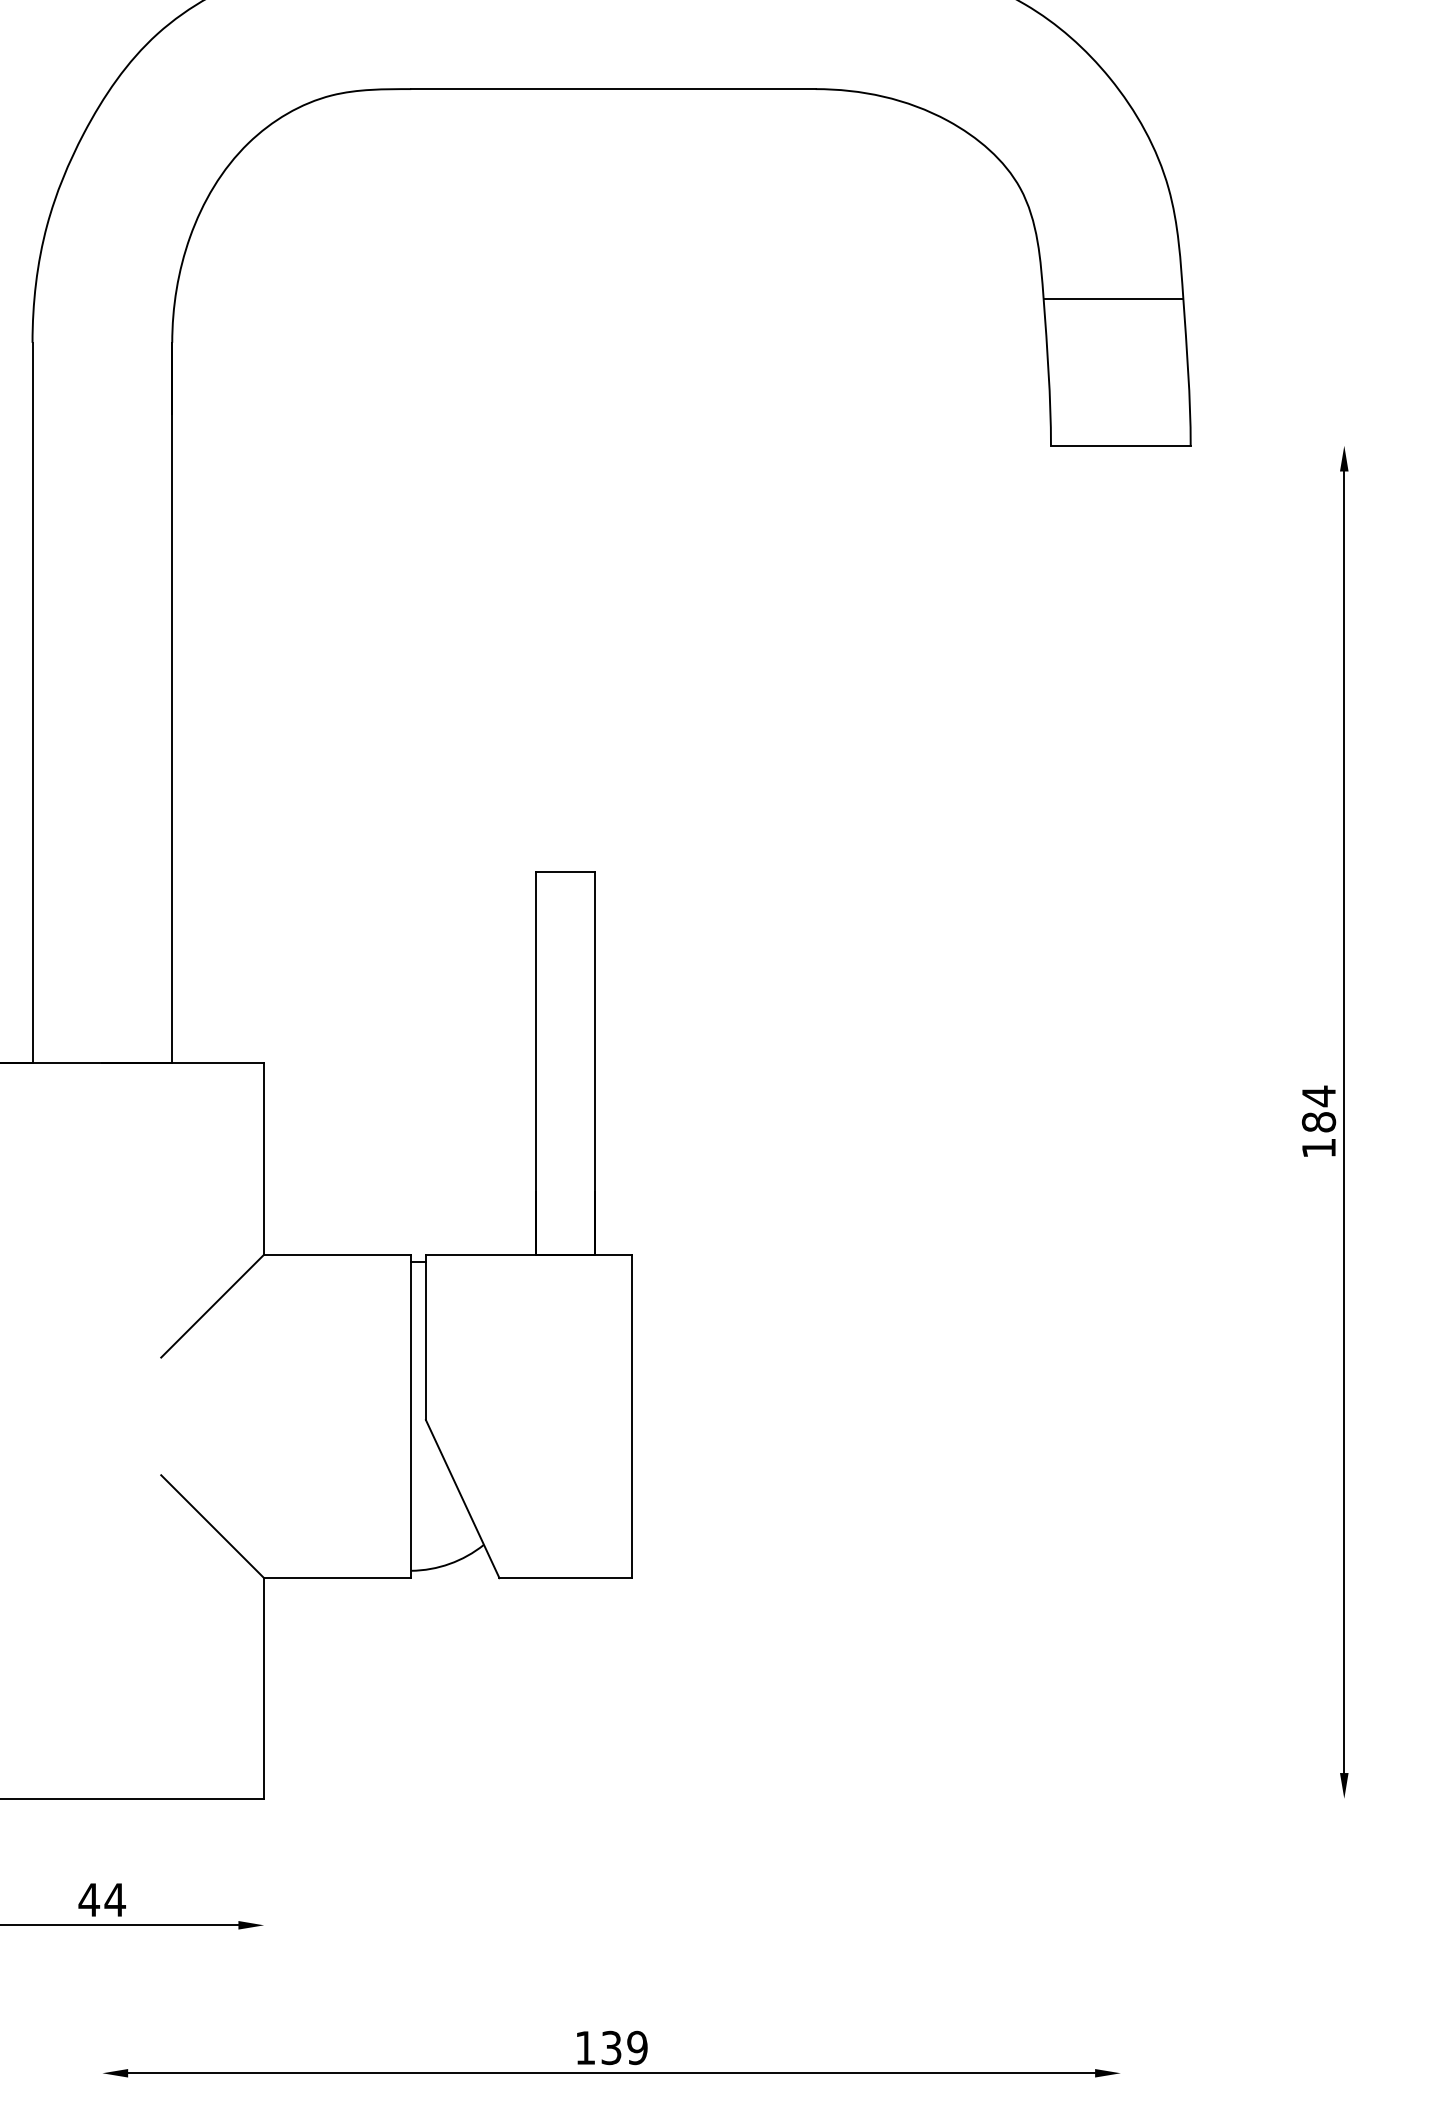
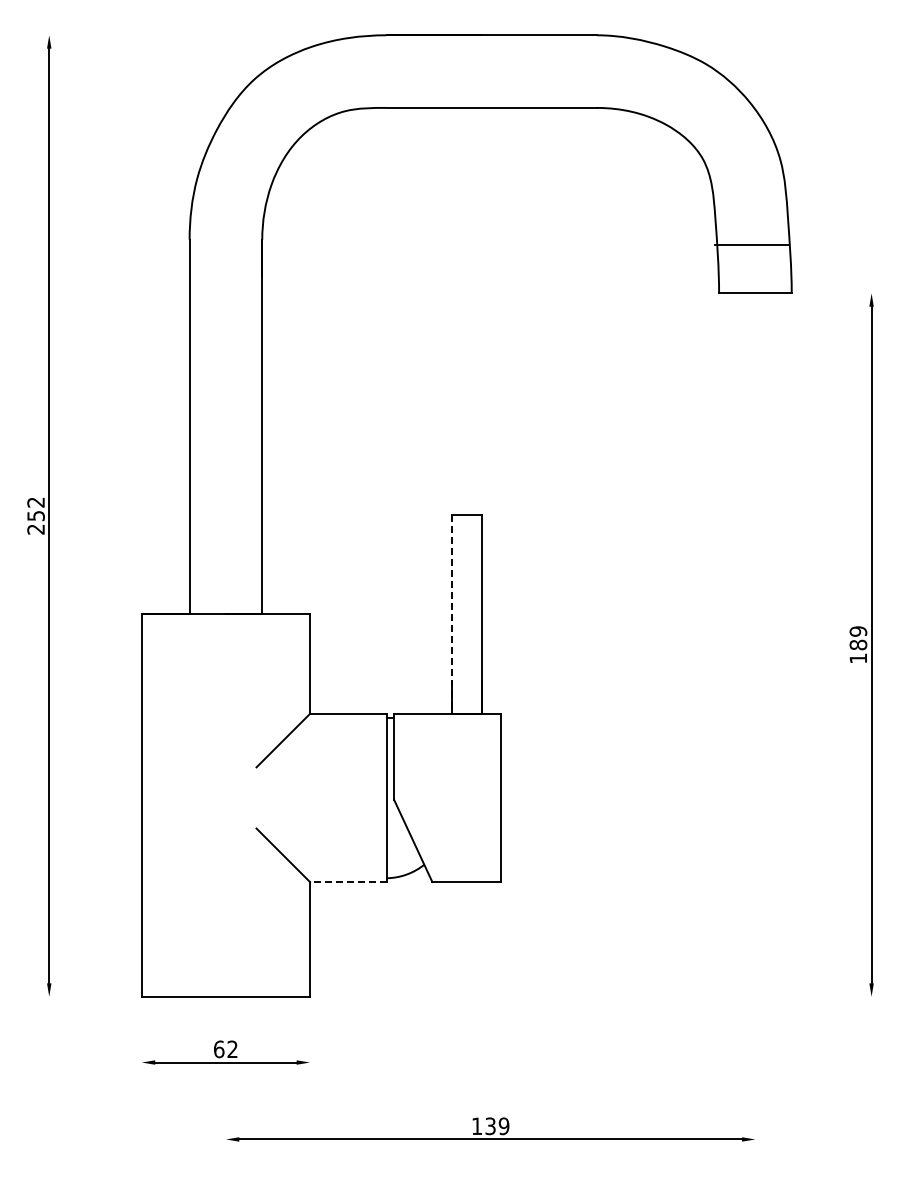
line: (1113, 297) -> (751, 244), moved
line: (536, 1063) -> (451, 614), solid -> dashed
text: (1319, 1096) -> (858, 631), 184 -> 189
line: (336, 1578) -> (347, 882), solid -> dashed
text: (101, 1900) -> (225, 1049), 44 -> 62

